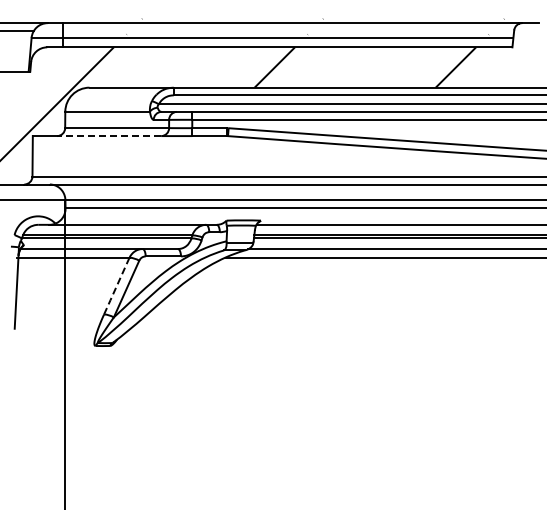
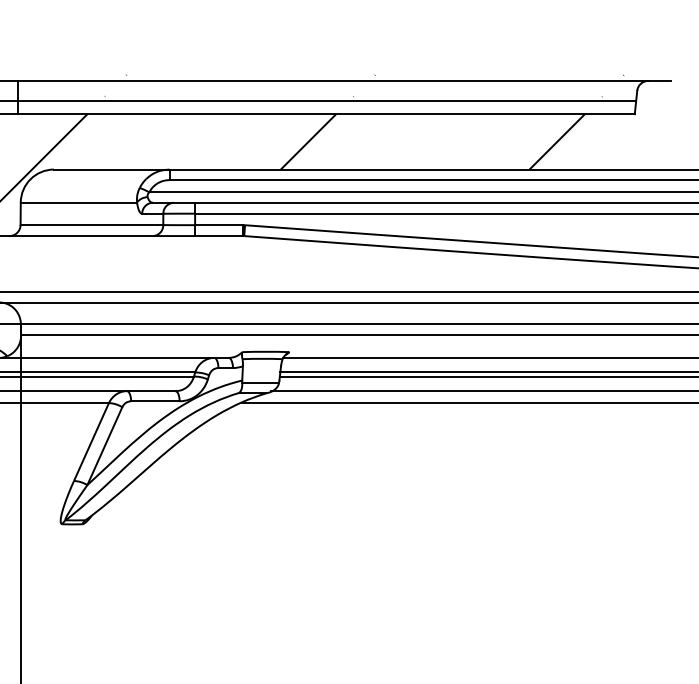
line: (108, 136) -> (80, 236), dashed -> solid
line: (116, 286) -> (91, 442), dashed -> solid

